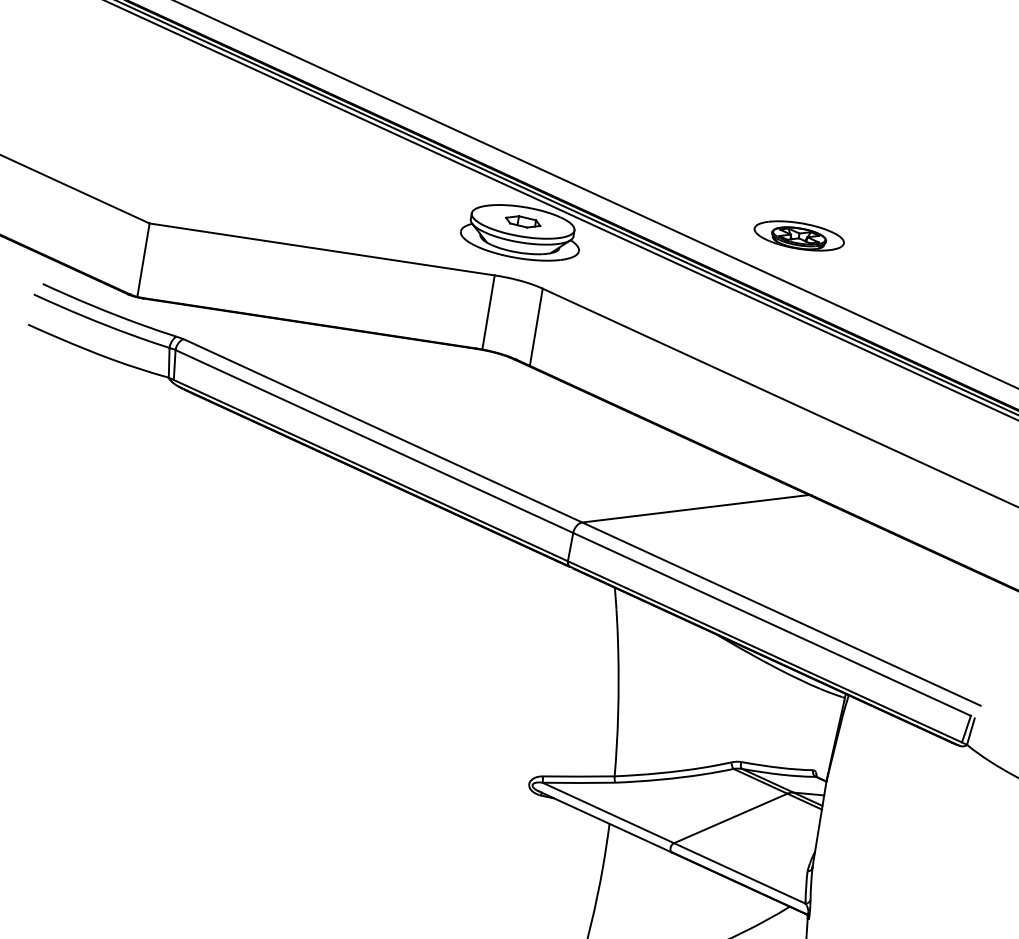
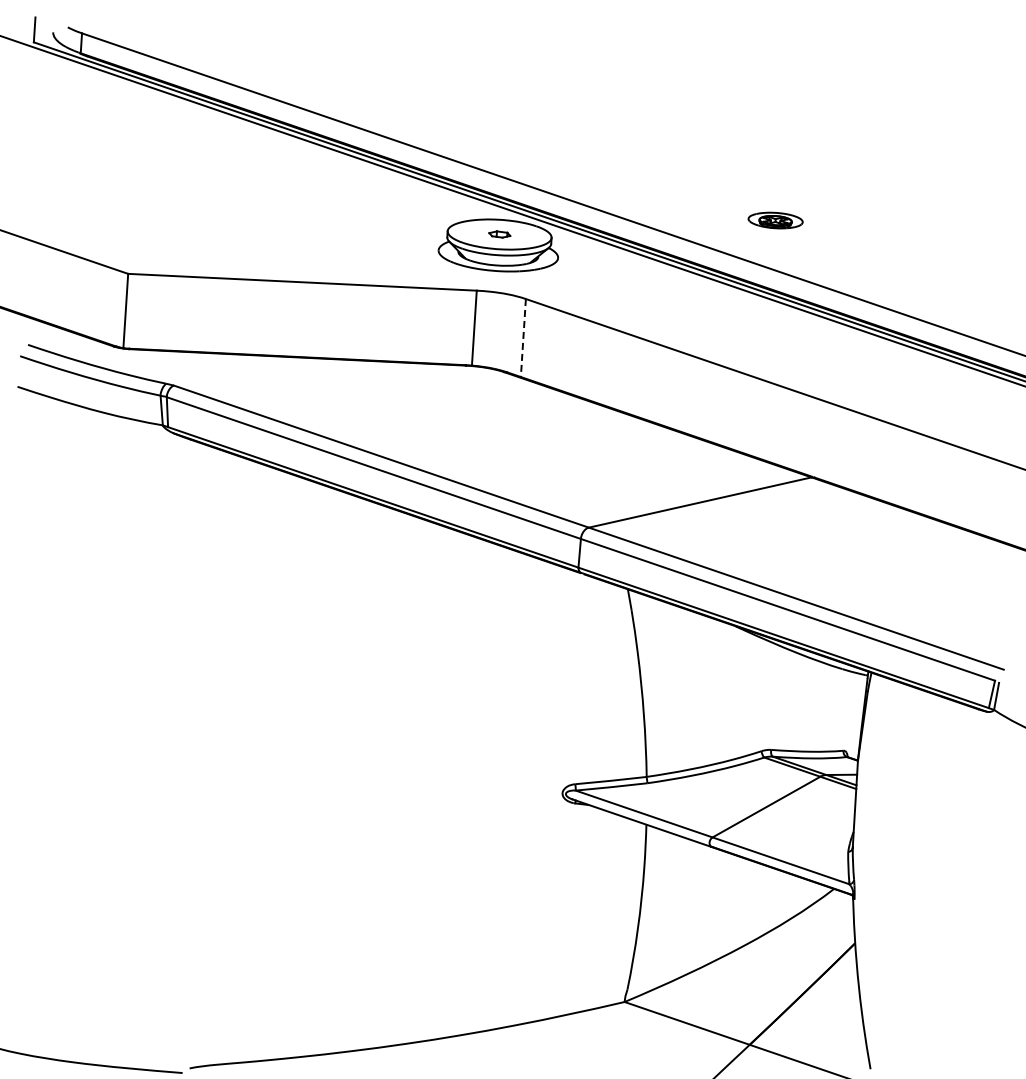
part: (523, 221) -> (499, 234), size x0.6
part: (799, 235) -> (775, 220), size x0.6
line: (536, 327) -> (523, 338), solid -> dashed

